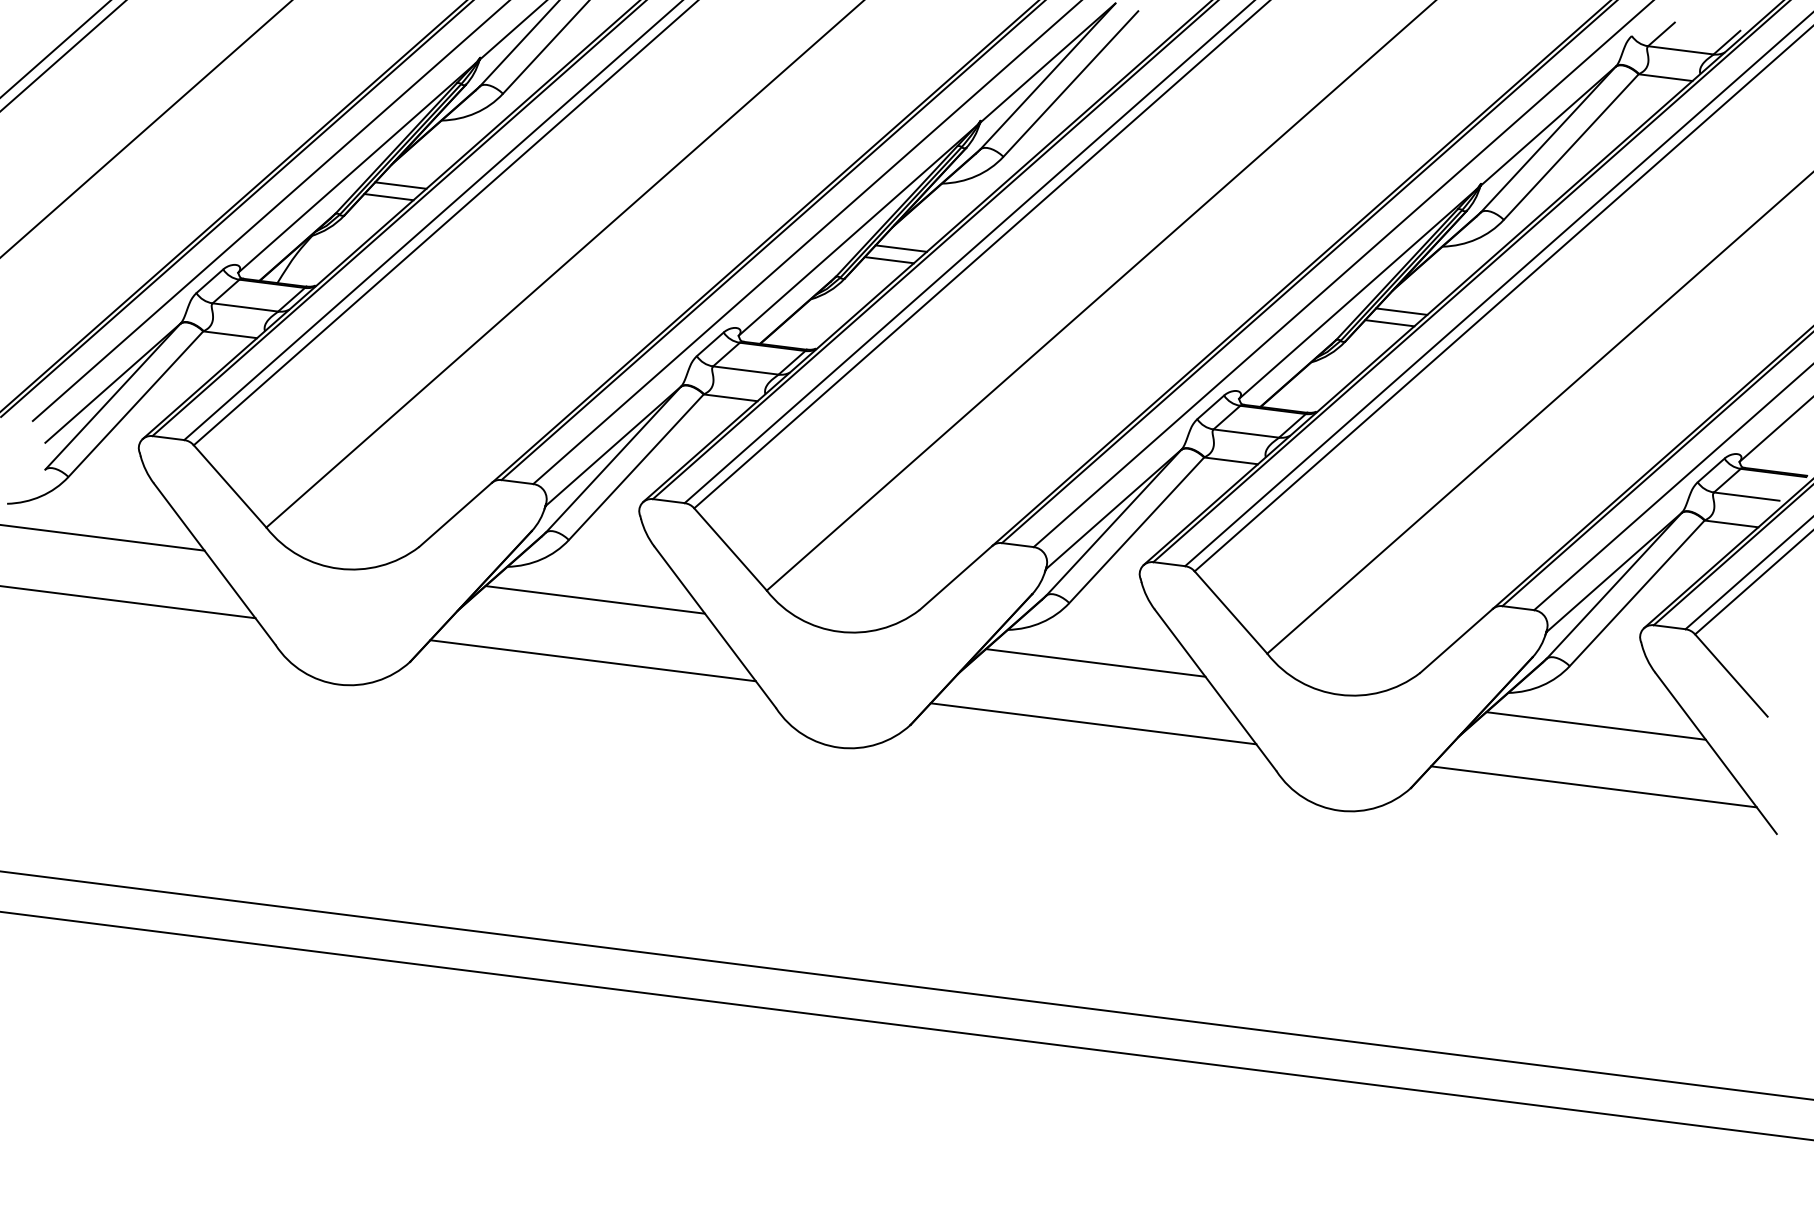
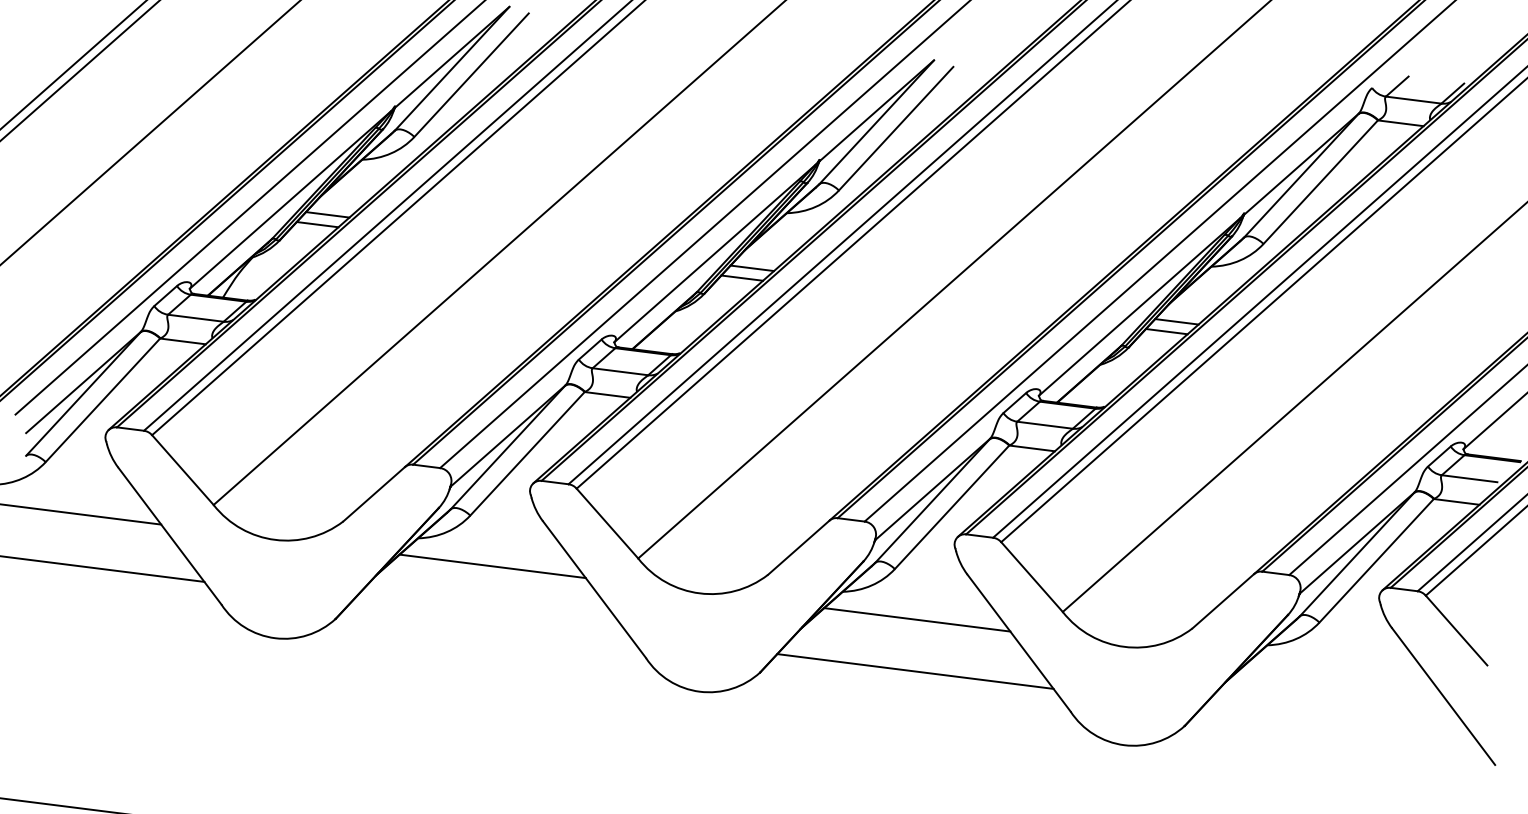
line: (592, 660) -> (490, 617), removed
line: (1595, 725) -> (1341, 672), removed
line: (1593, 786) -> (1339, 724), removed

